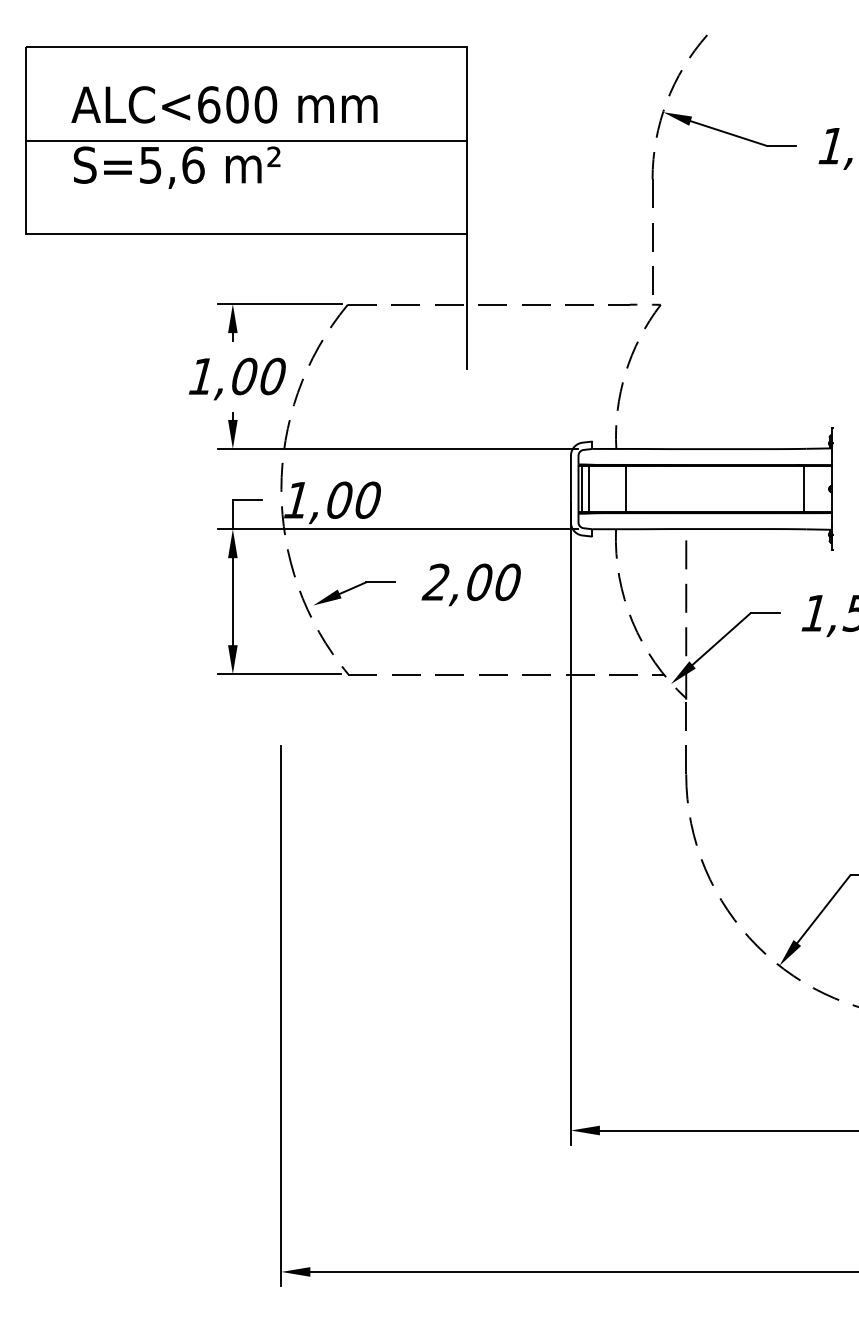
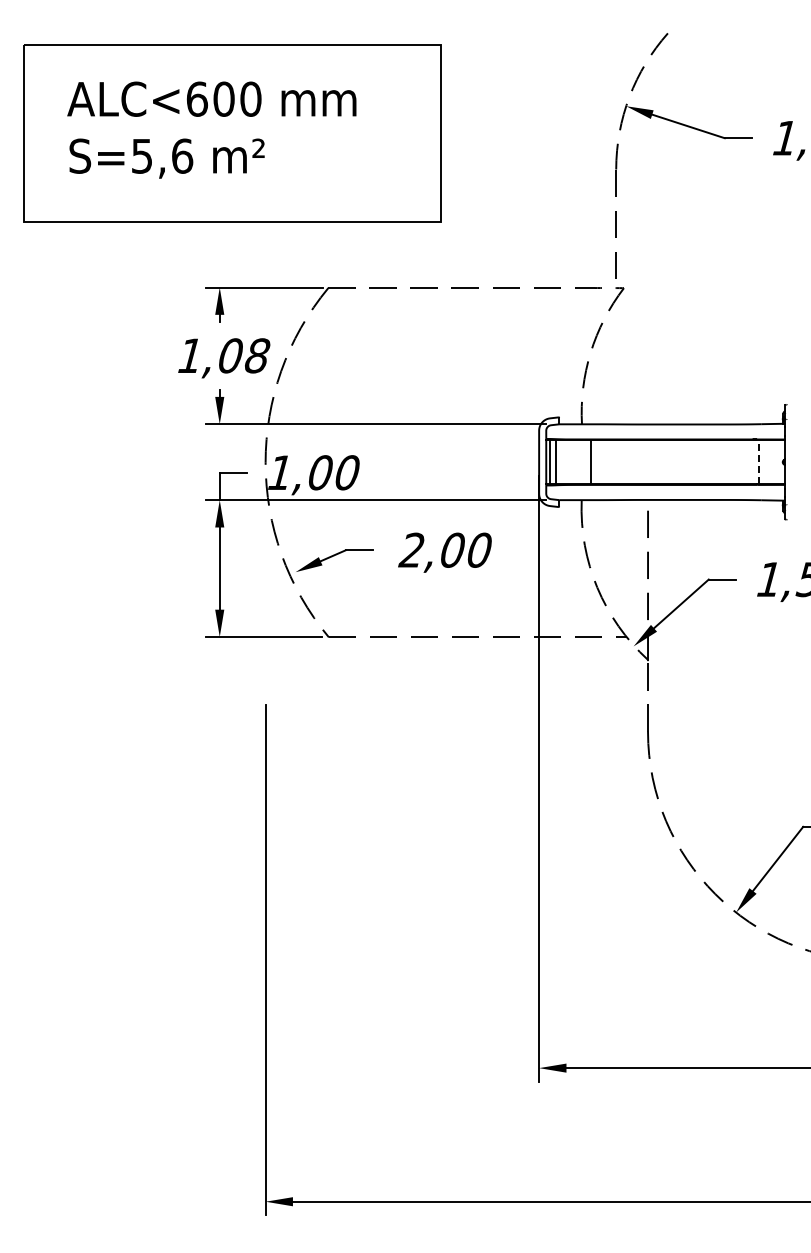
line: (246, 141) -> (232, 133), removed
line: (466, 300) -> (440, 284), removed
text: (272, 376) -> (257, 355), 1,00 -> 1,08
line: (804, 489) -> (759, 462), solid -> dashed

